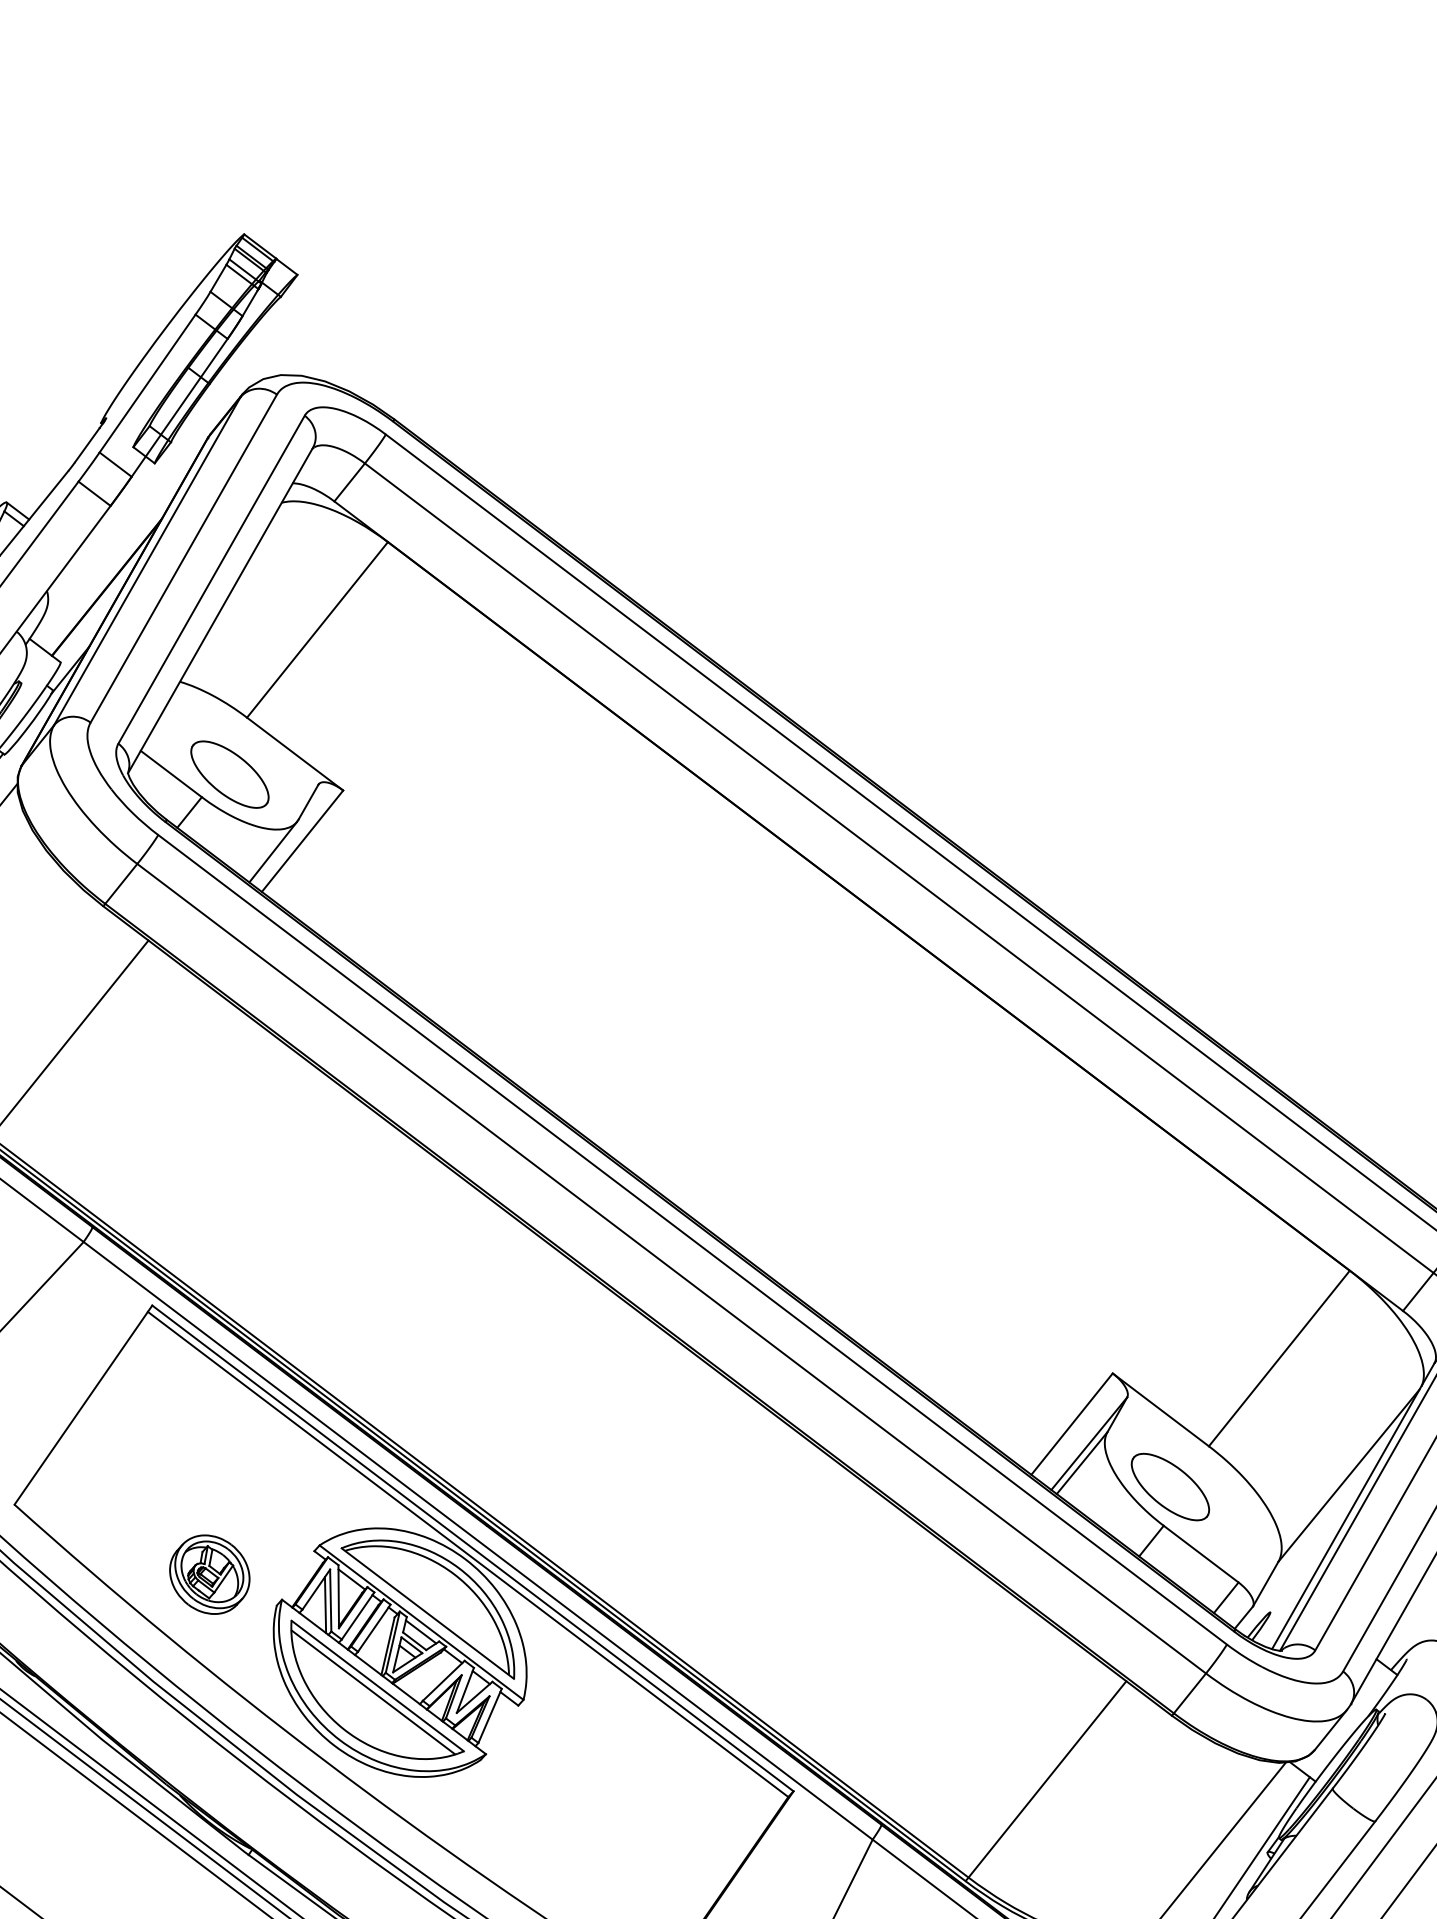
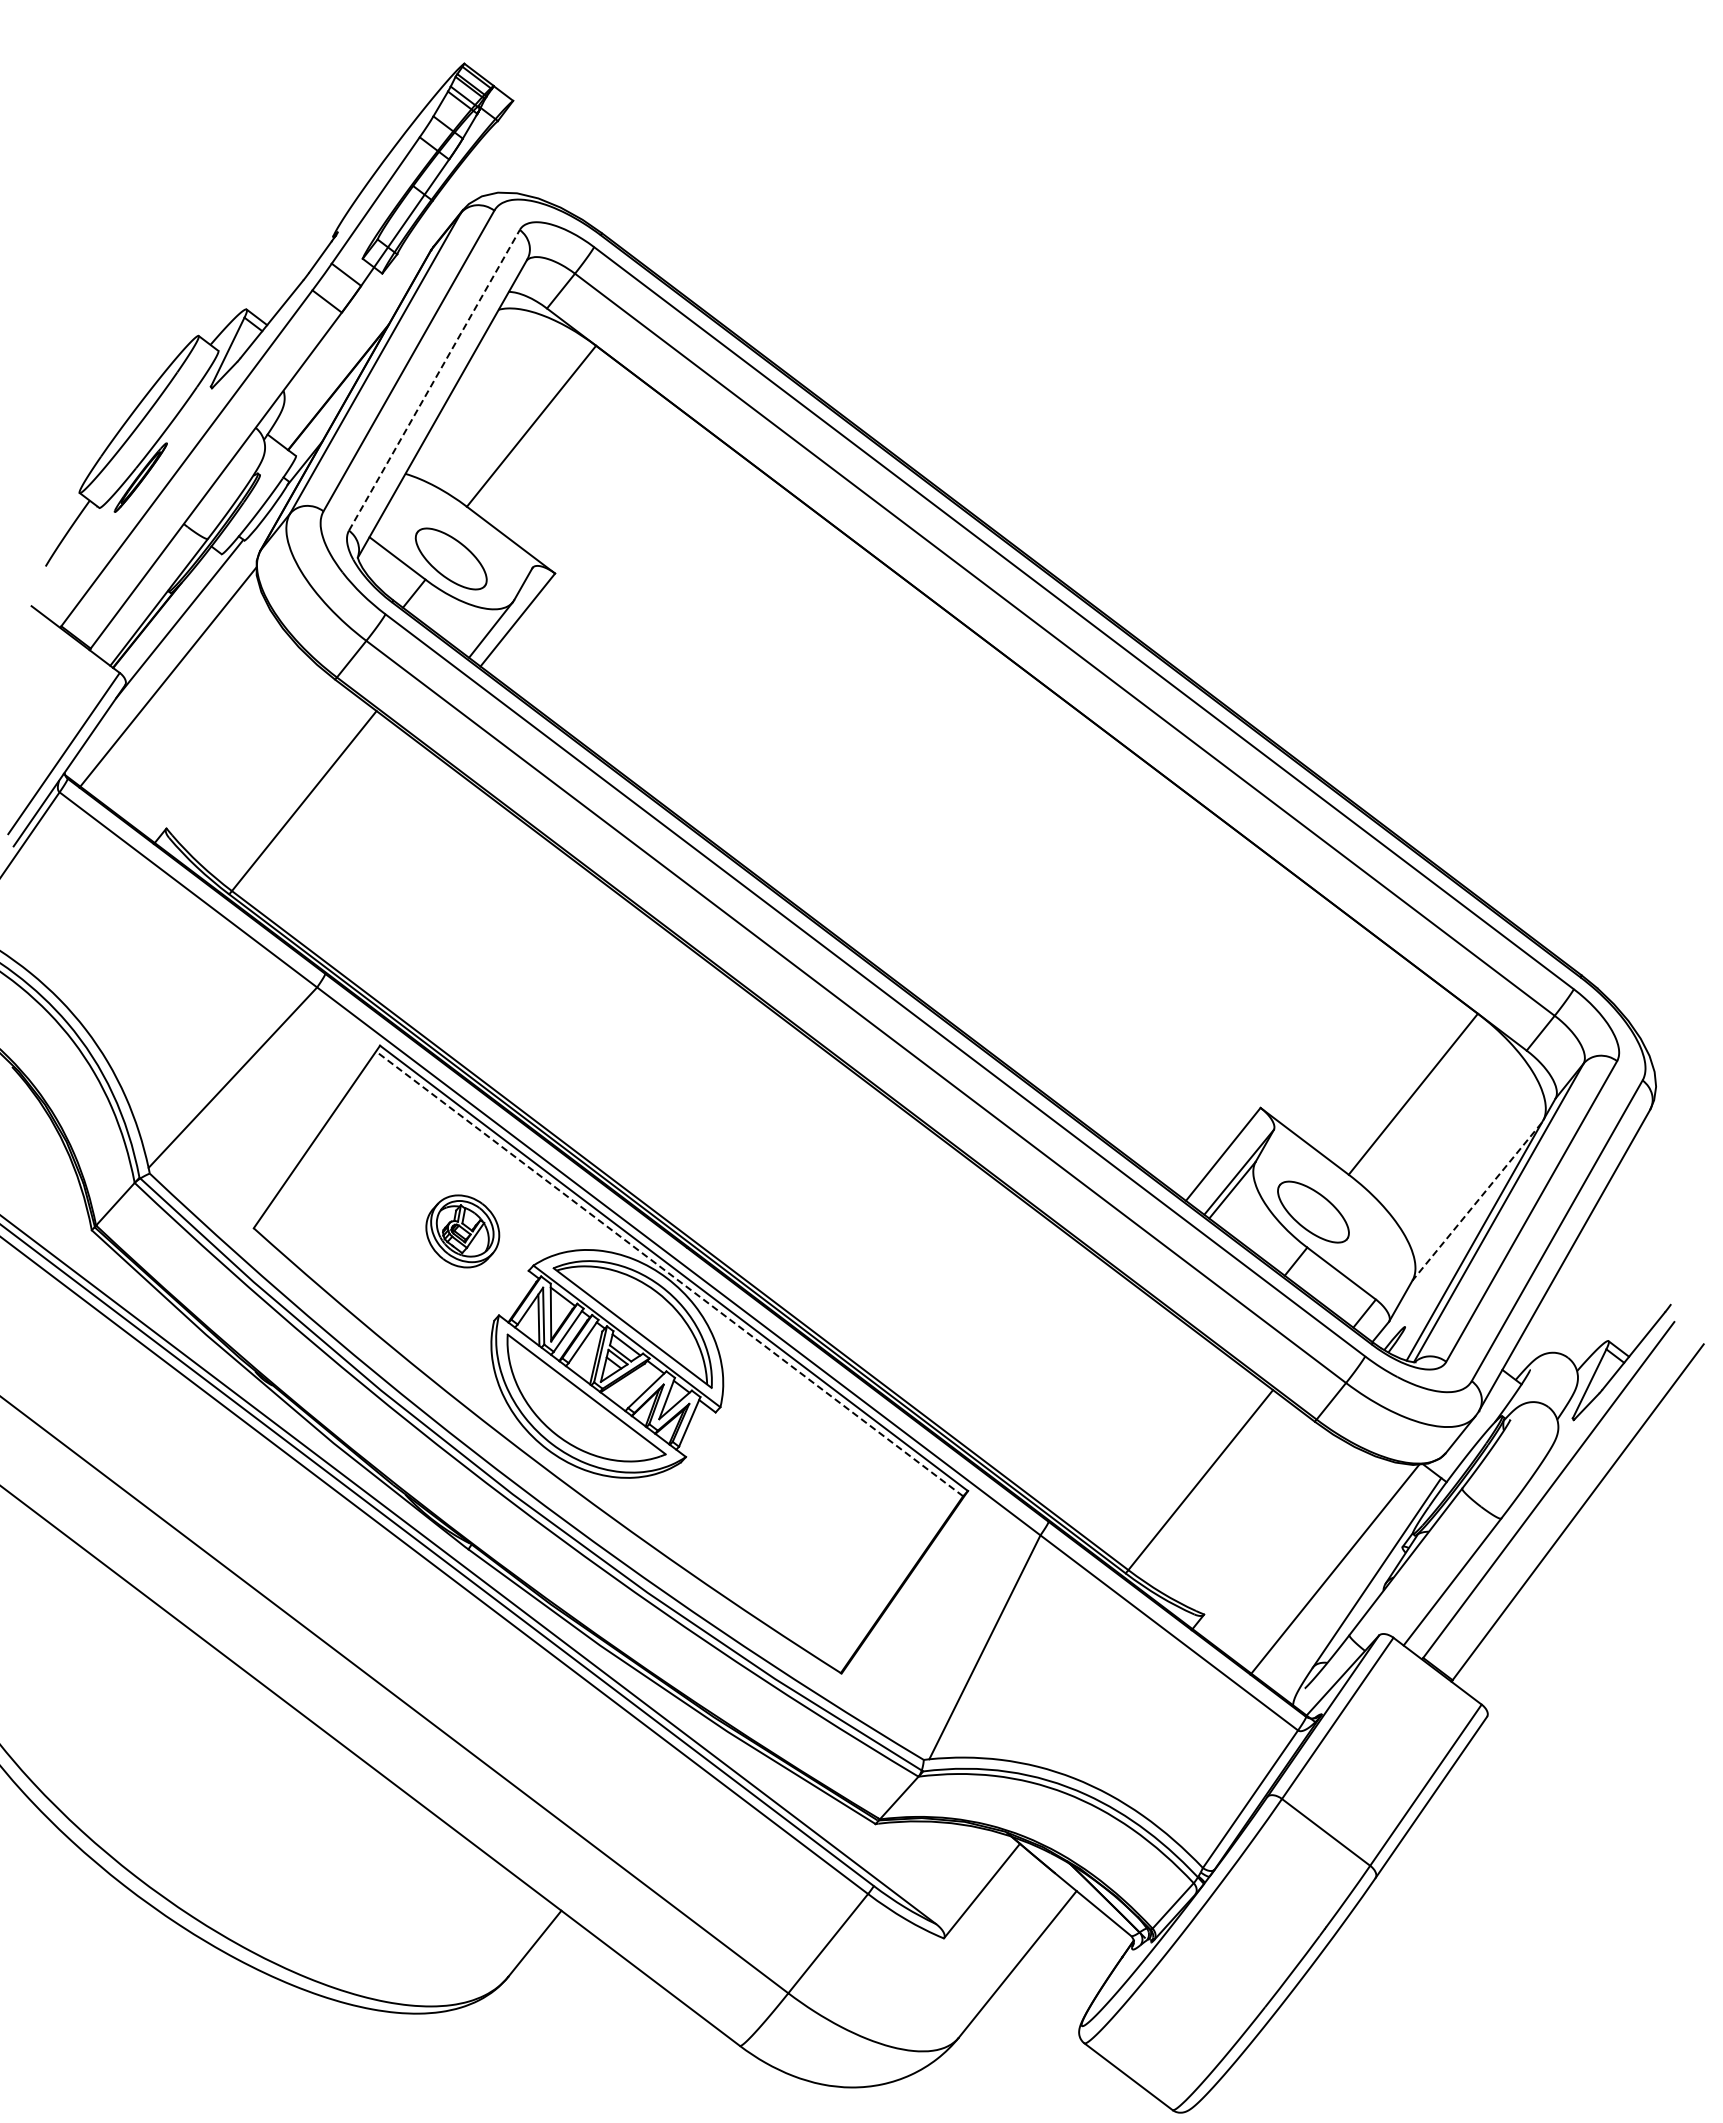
line: (211, 579) -> (434, 380), solid -> dashed
line: (1348, 1476) -> (1476, 1202), solid -> dashed
line: (467, 1554) -> (669, 1273), solid -> dashed
part: (209, 1574) -> (462, 1231), moved
line: (373, 1691) -> (582, 1399), removed

